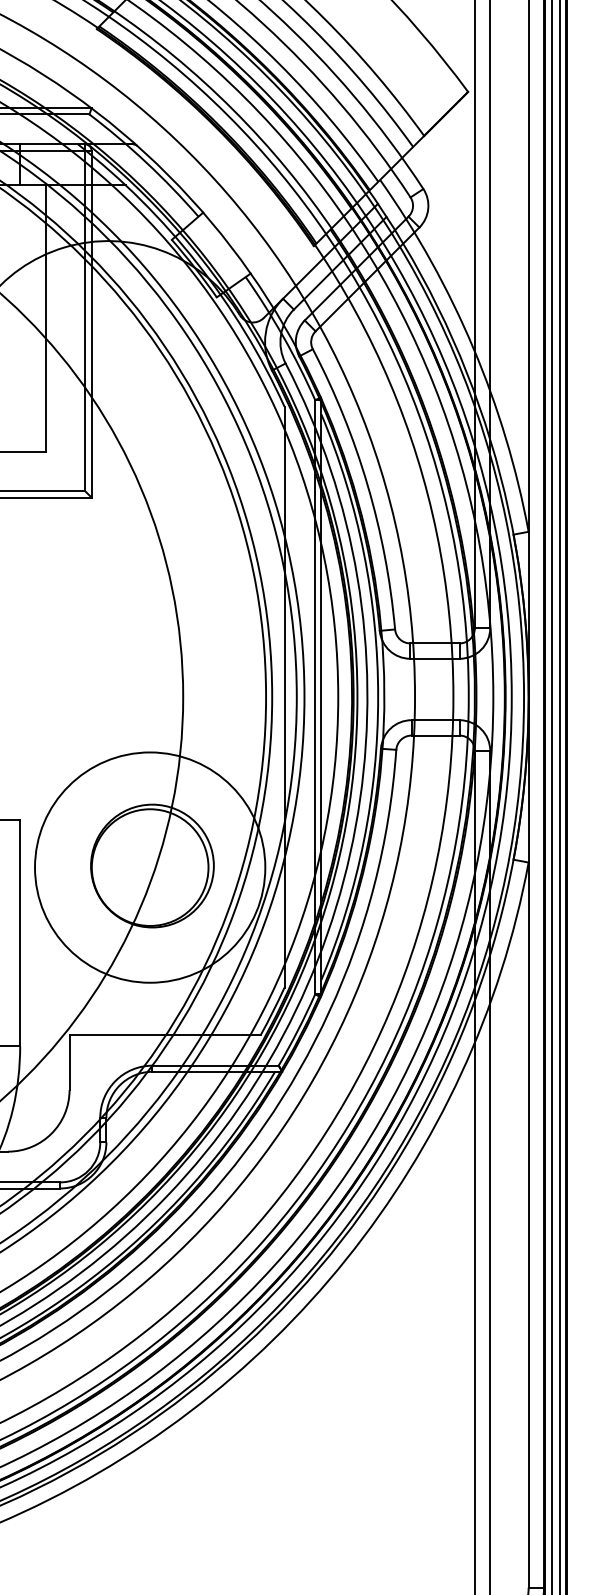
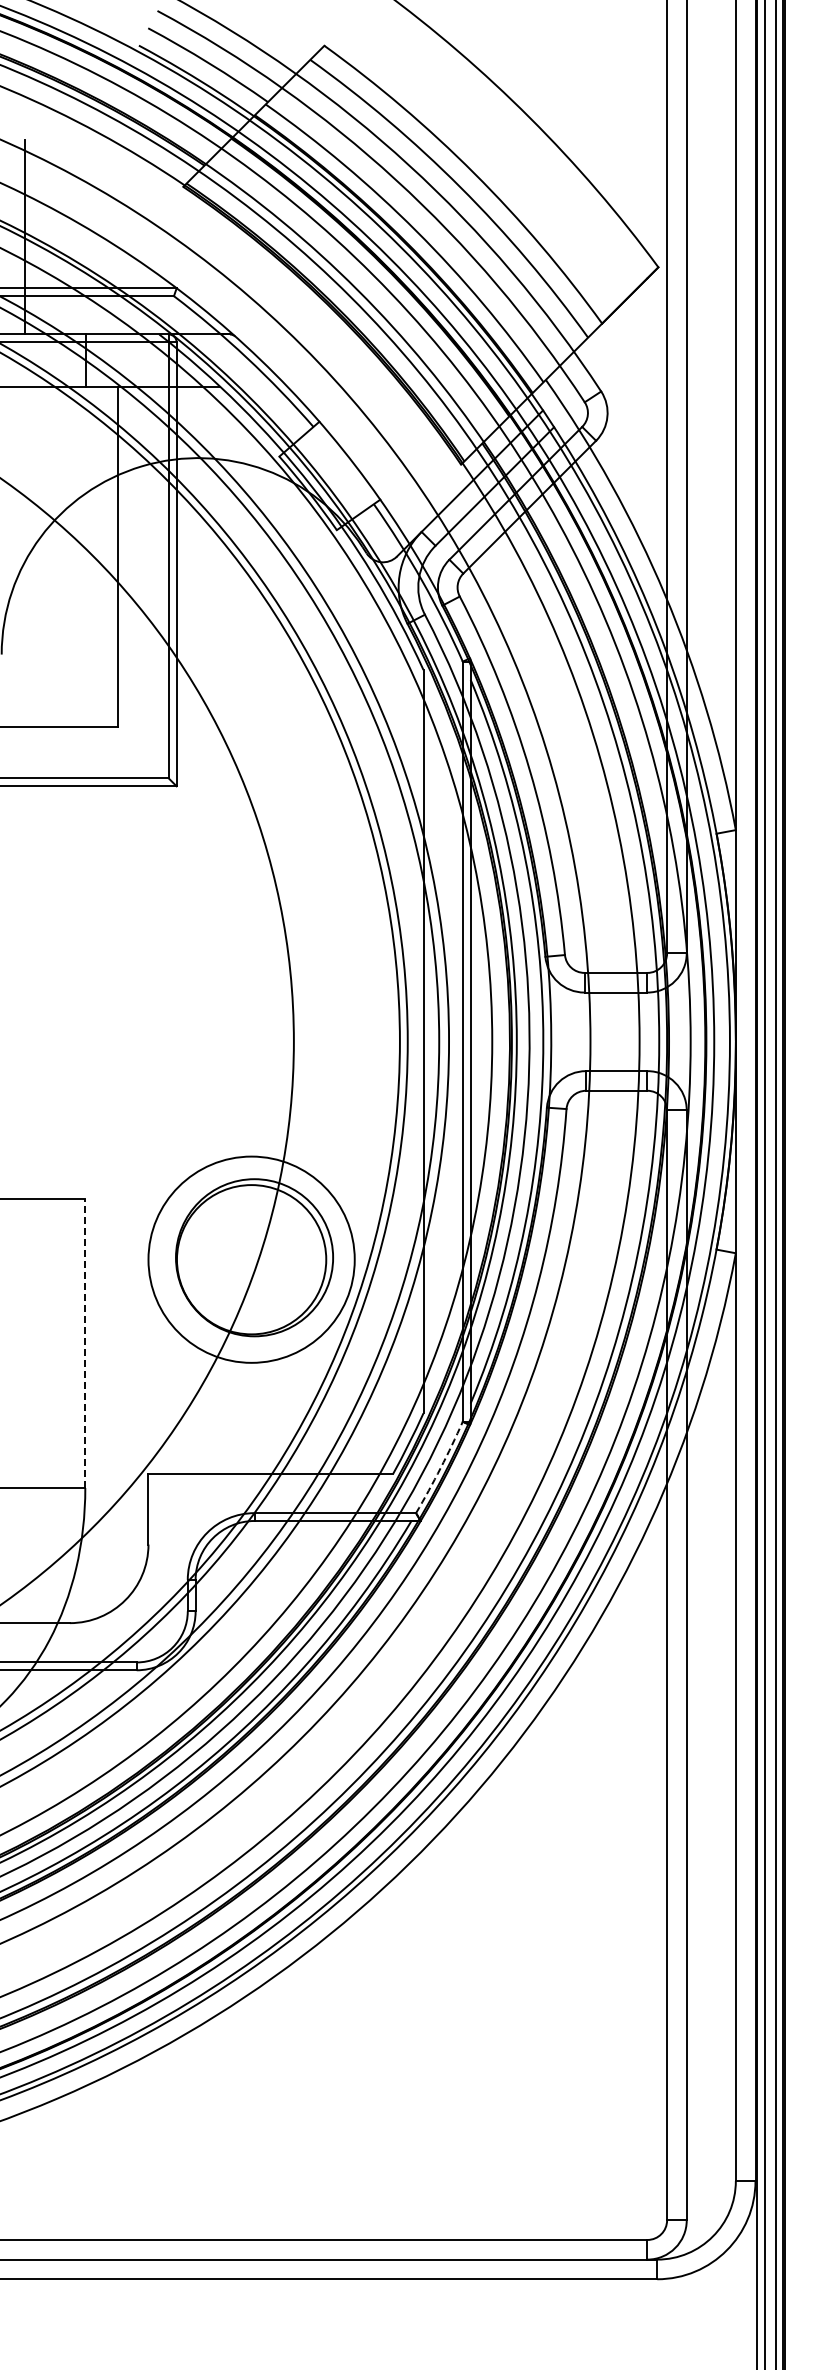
circle: (150, 867) -> (251, 1259), size x0.7
line: (20, 933) -> (85, 1343), solid -> dashed
arc: (297, 1030) -> (440, 1468), solid -> dashed

